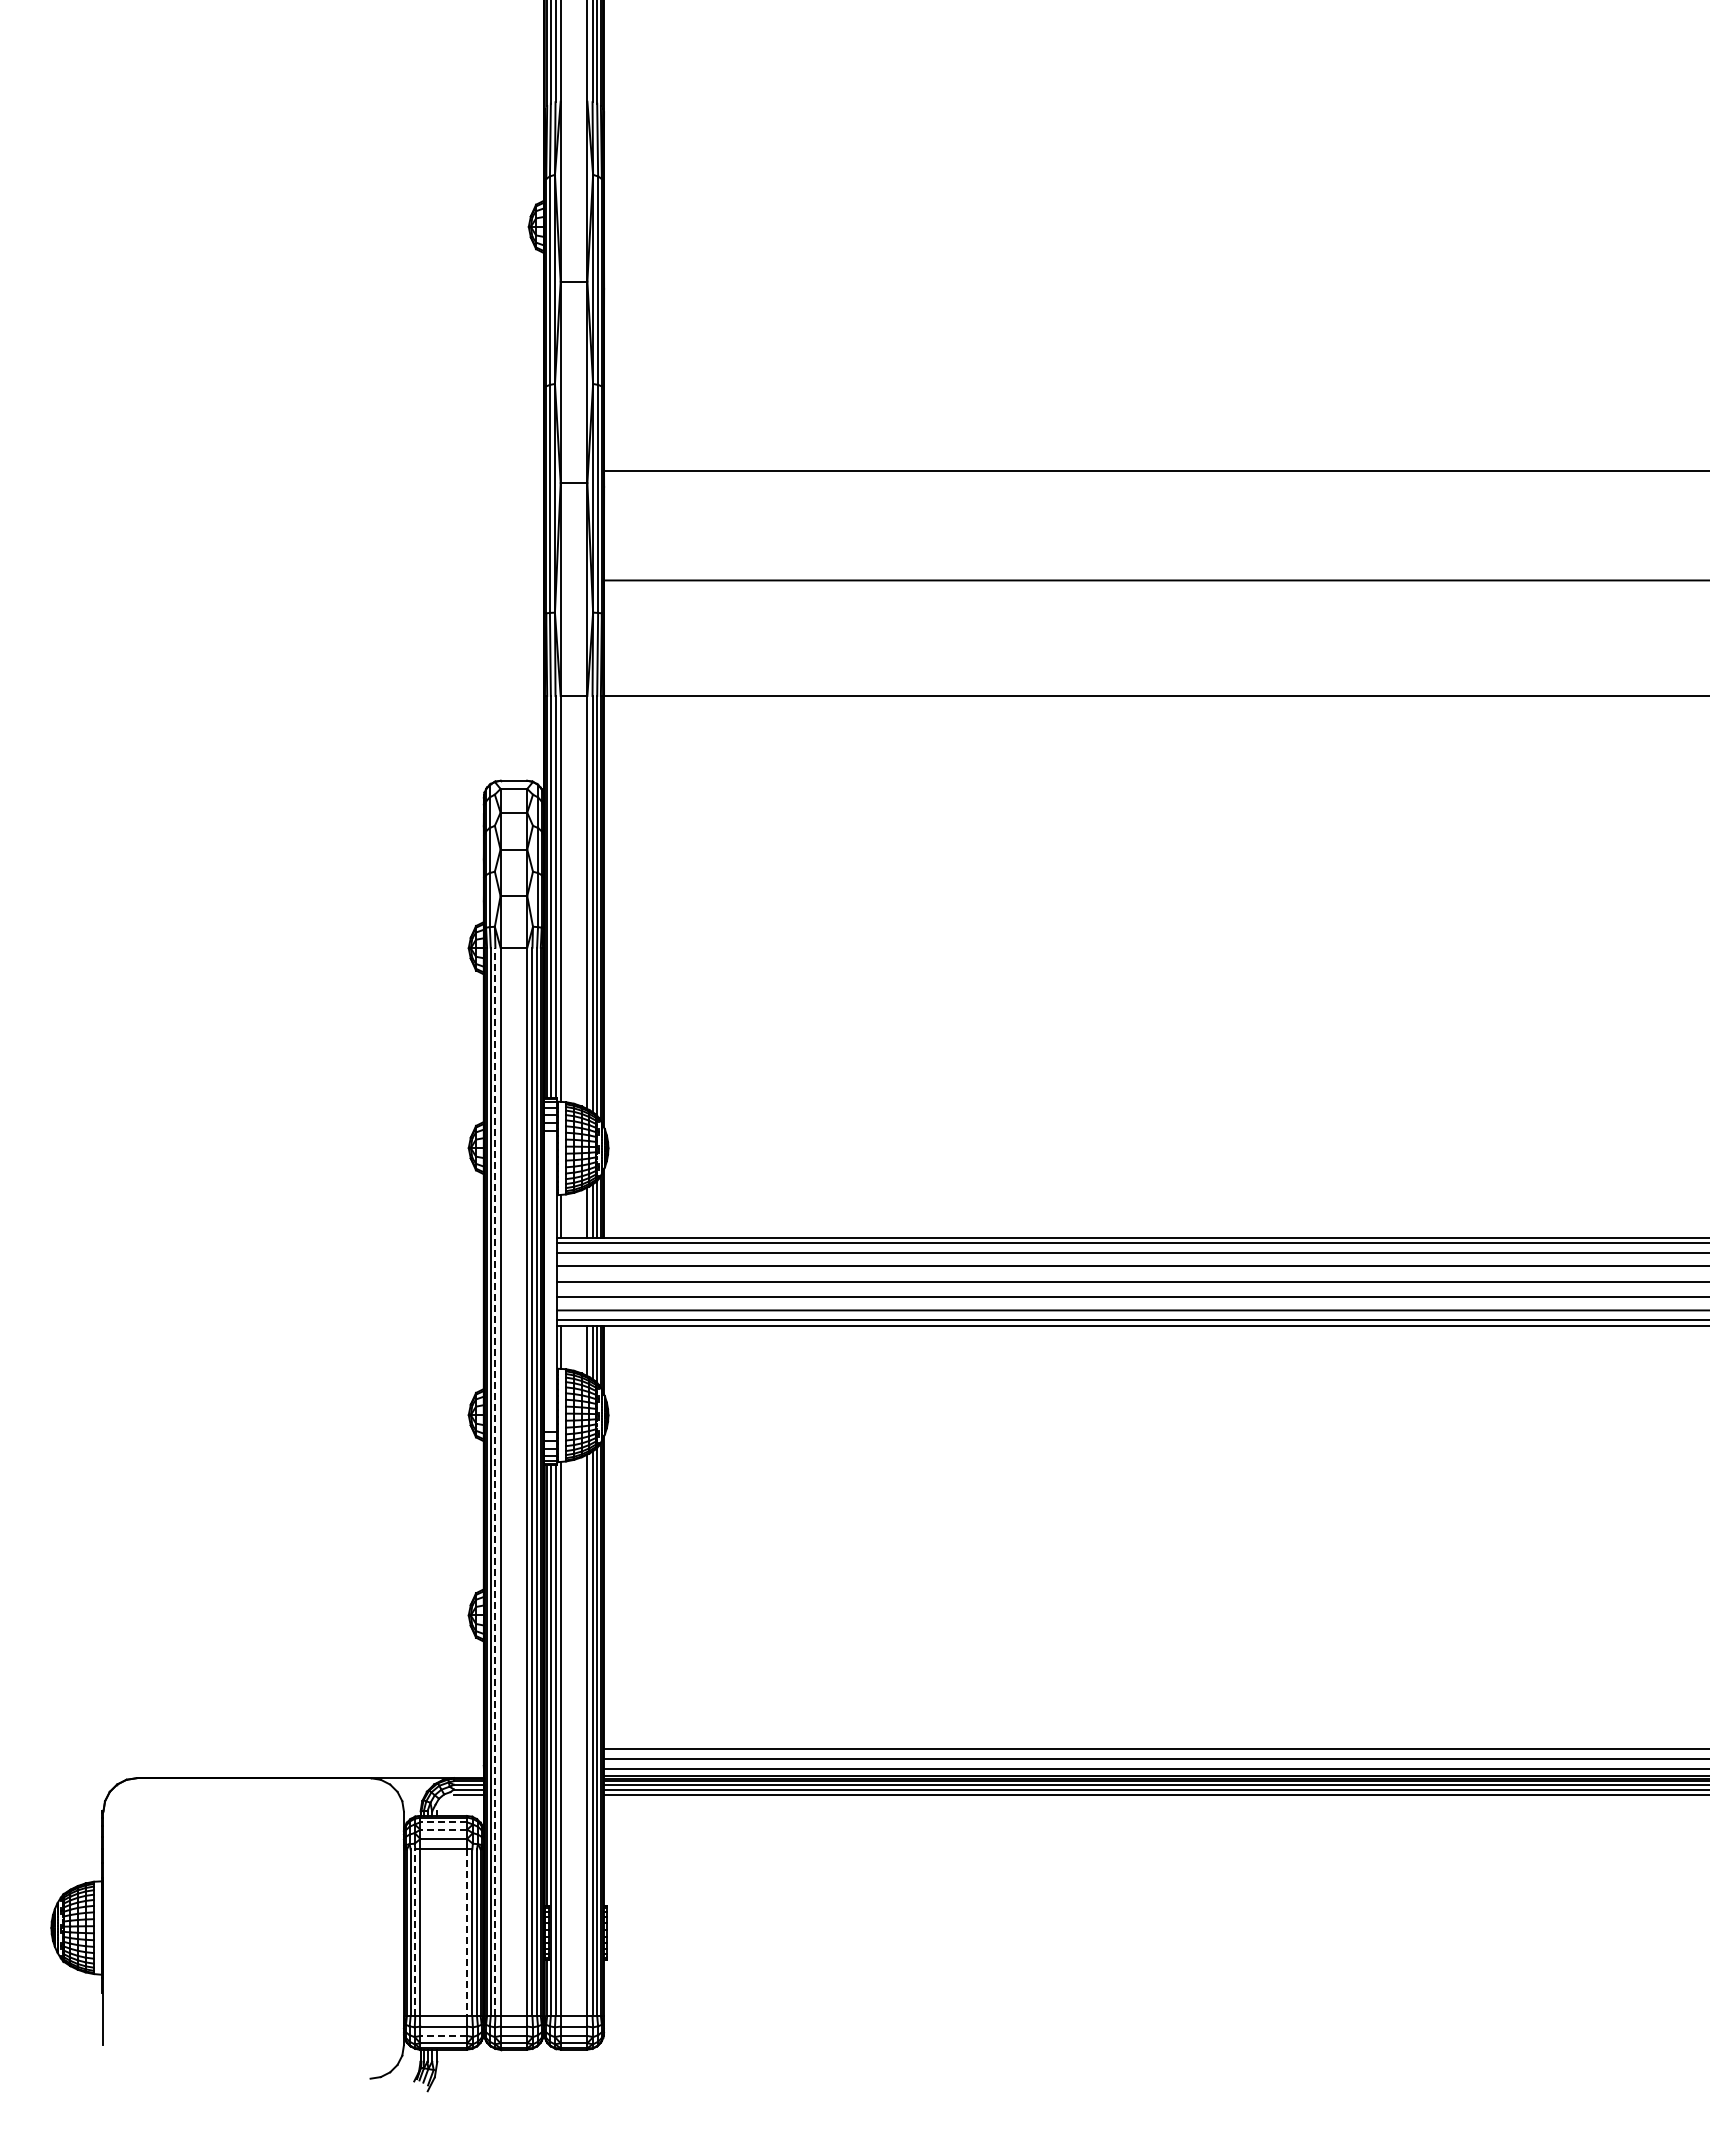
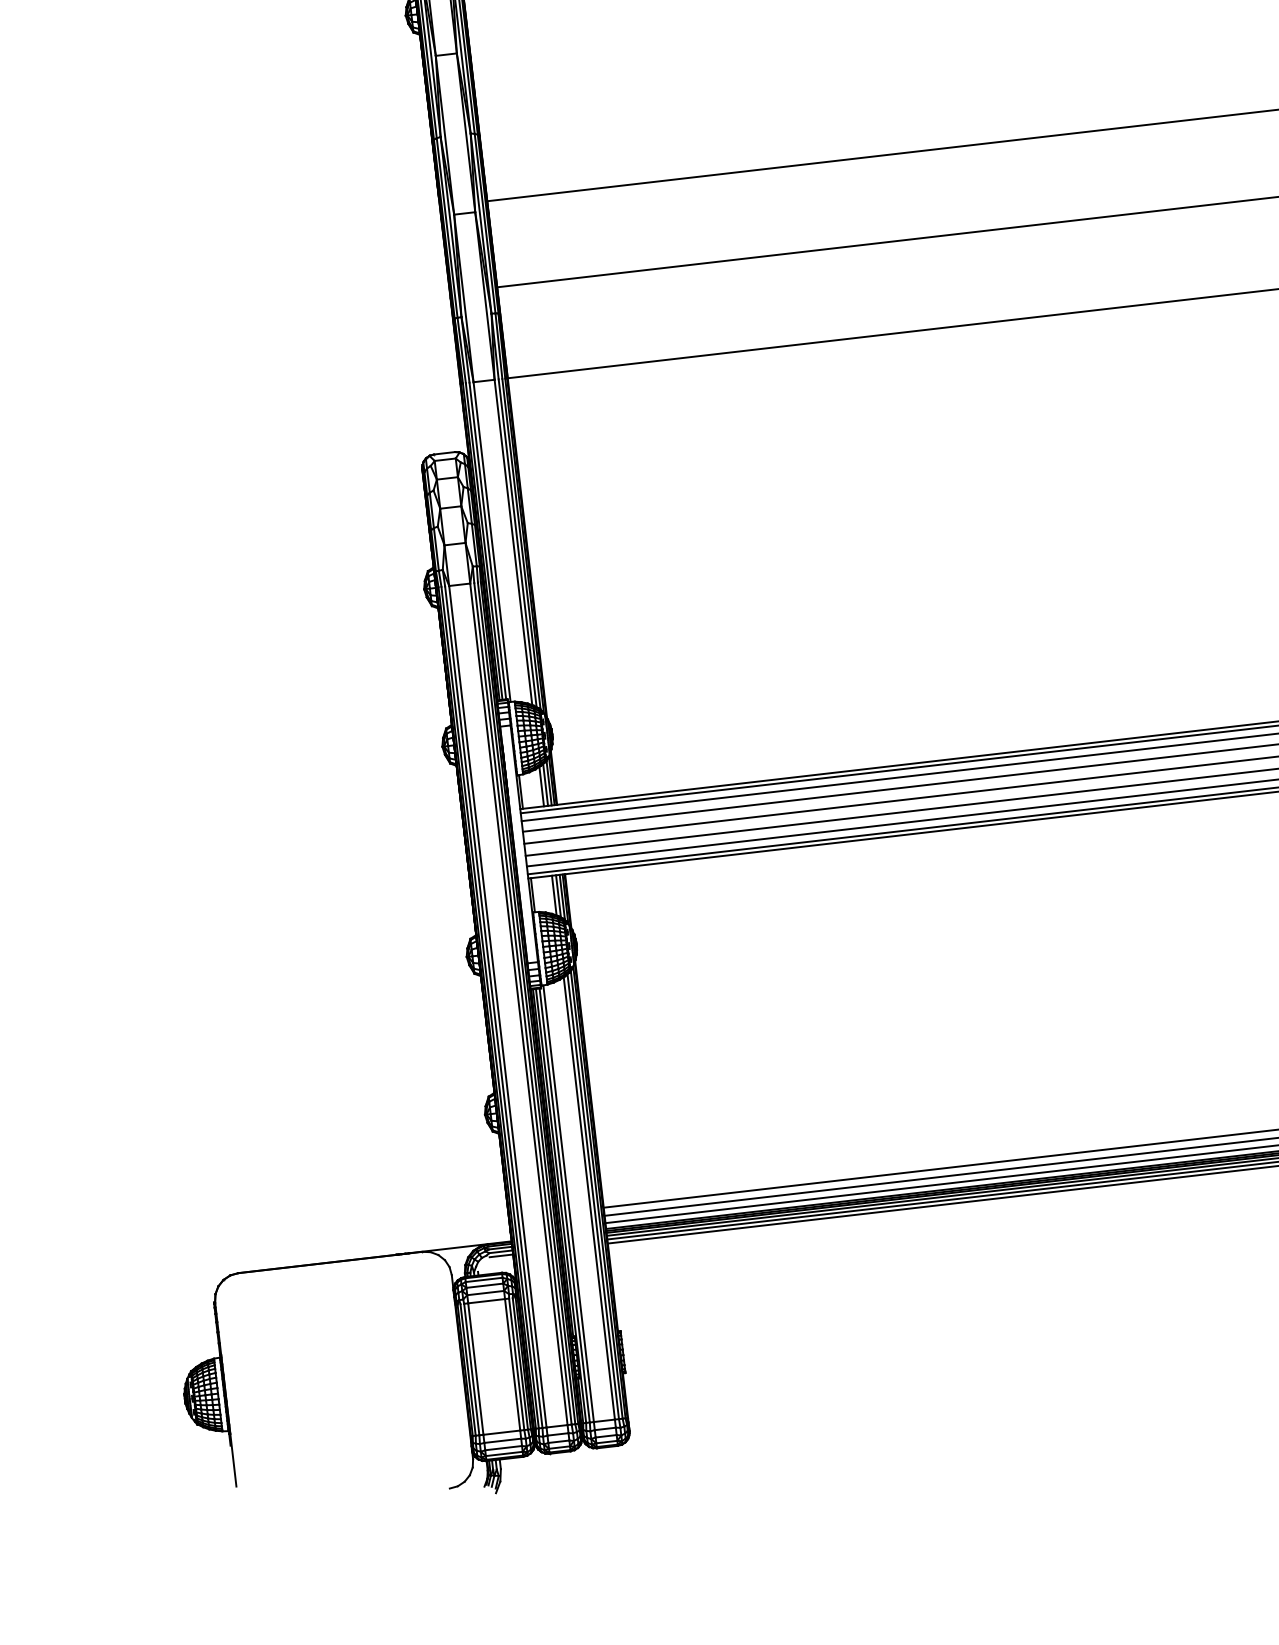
line: (495, 1481) -> (493, 1006), dashed -> solid
line: (443, 1822) -> (483, 1280), dashed -> solid
line: (443, 1829) -> (484, 1285), dashed -> solid
line: (415, 1932) -> (471, 1369), dashed -> solid
line: (467, 1933) -> (512, 1365), dashed -> solid
line: (443, 2035) -> (503, 1447), dashed -> solid

